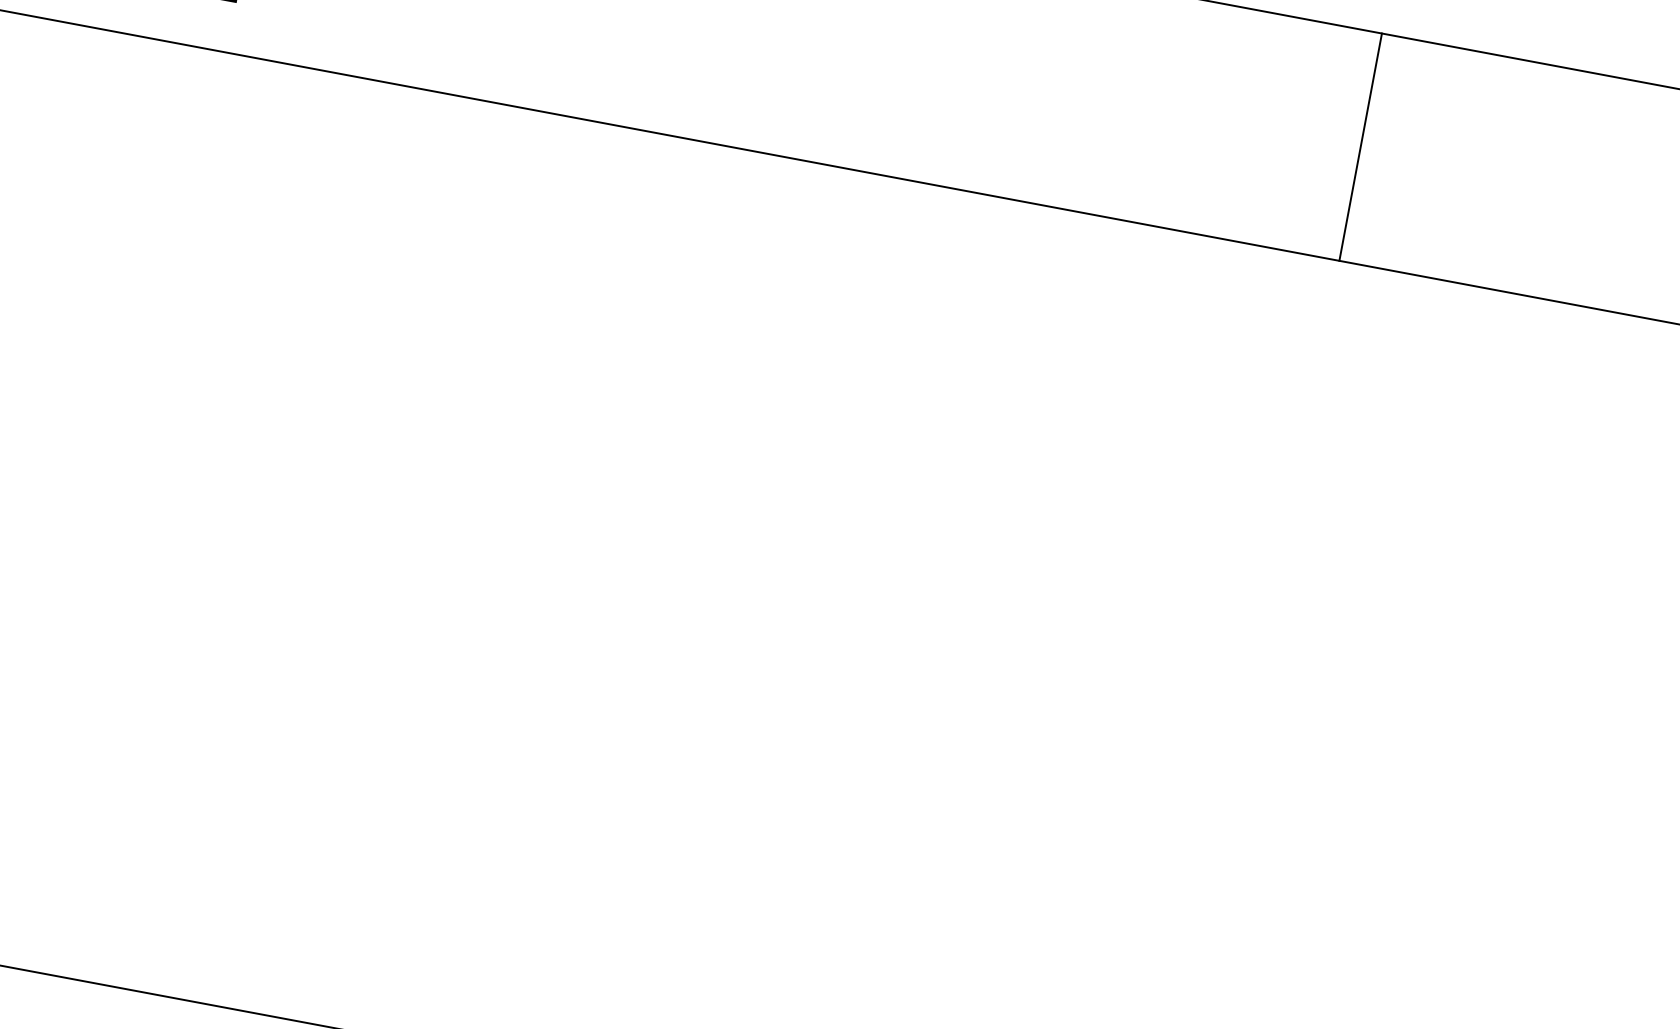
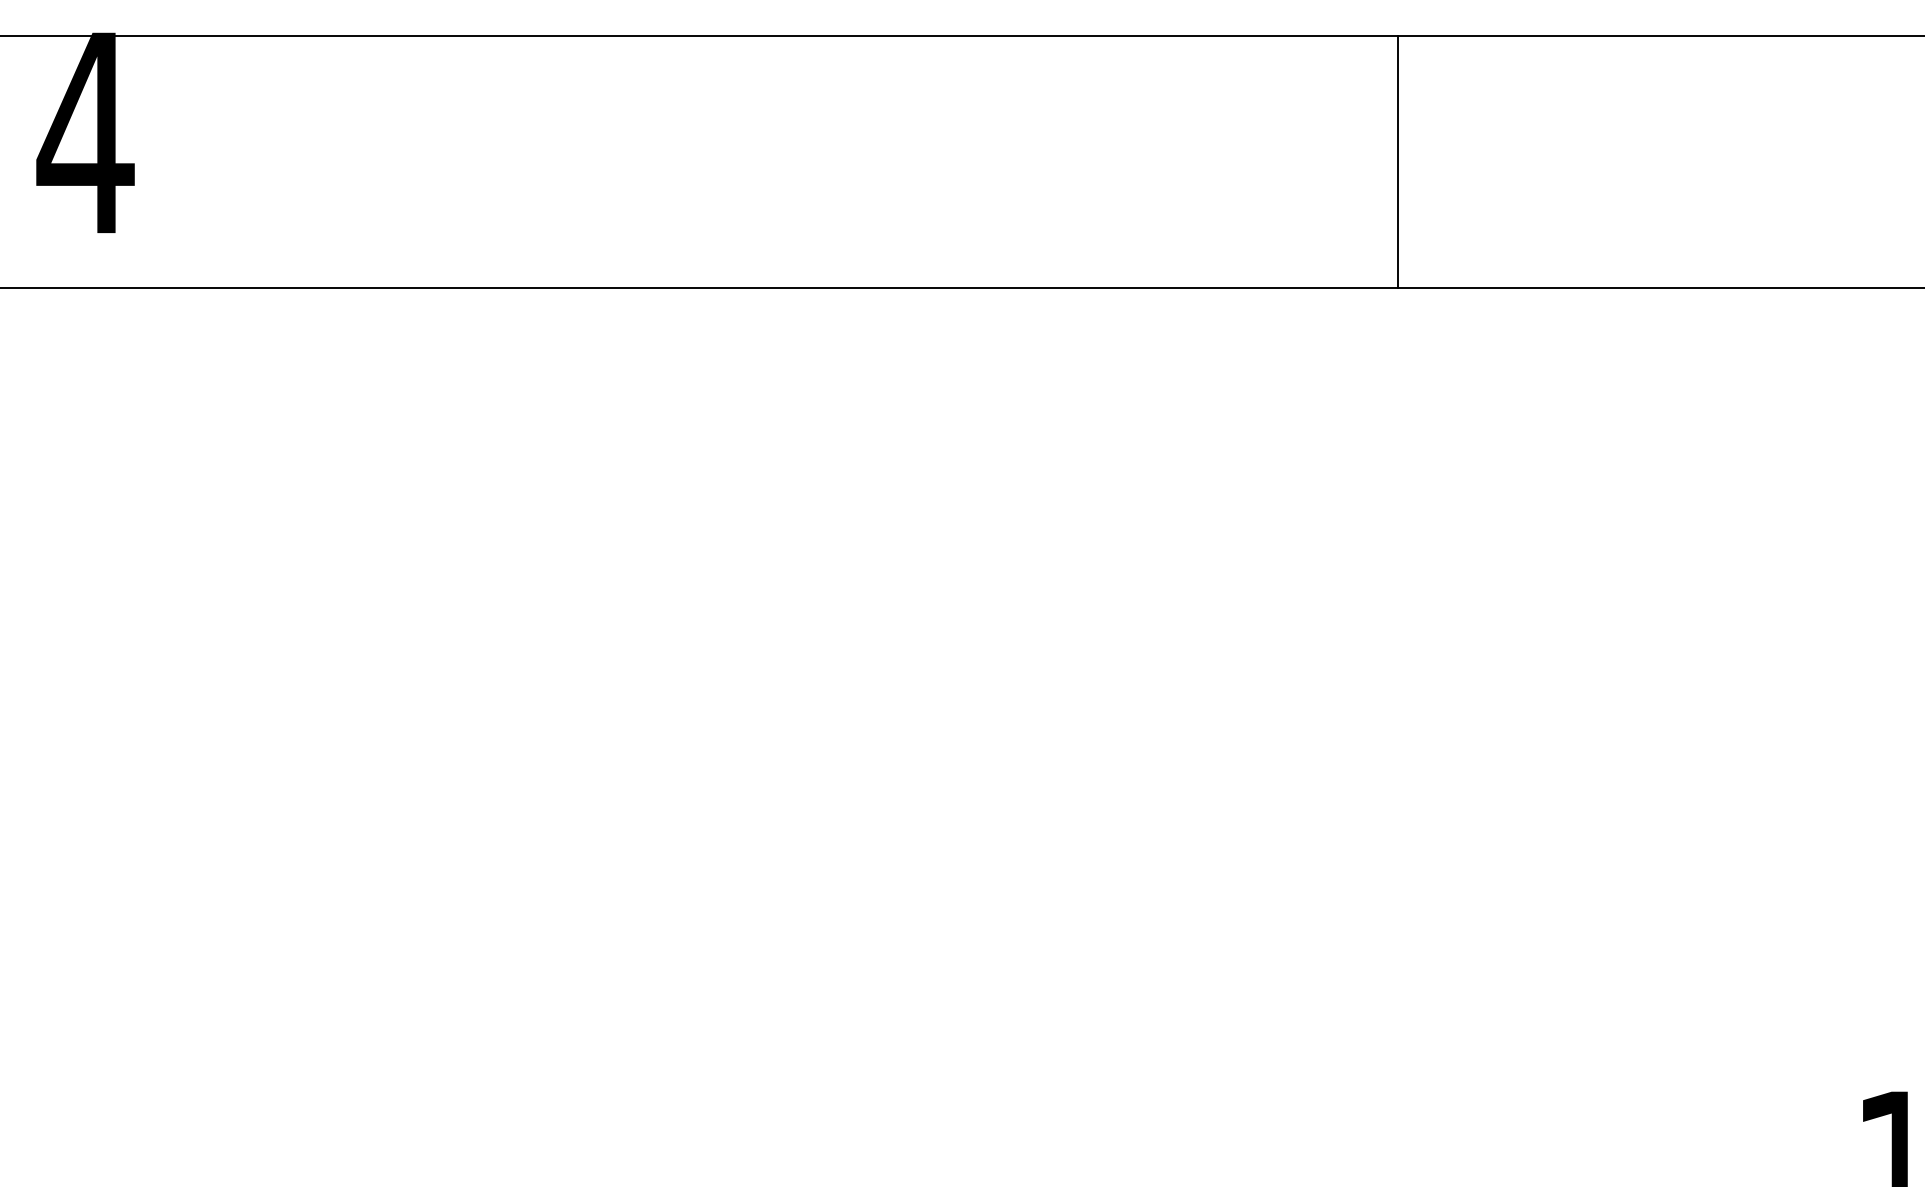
line: (1360, 146) -> (1397, 161), moved

